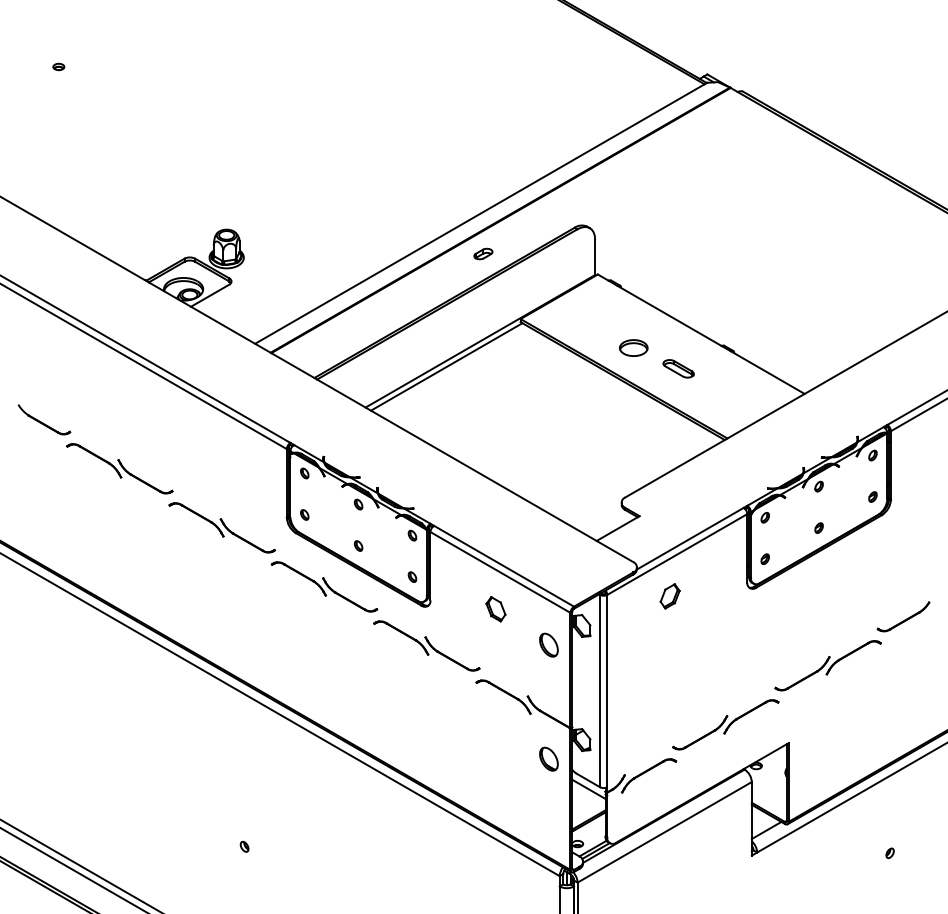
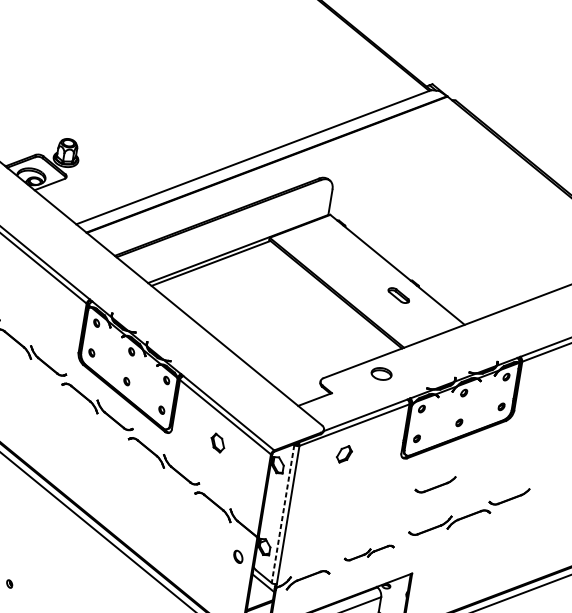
part: (483, 253) -> (250, 186), removed
part: (633, 347) -> (381, 373), moved
part: (678, 368) -> (398, 295), moved
part: (800, 616) -> (435, 484), added
part: (548, 644) -> (251, 474), removed
line: (600, 691) -> (283, 514), solid -> dashed
part: (725, 724) -> (369, 552), size x0.6
part: (548, 758) -> (238, 556), size x0.7

